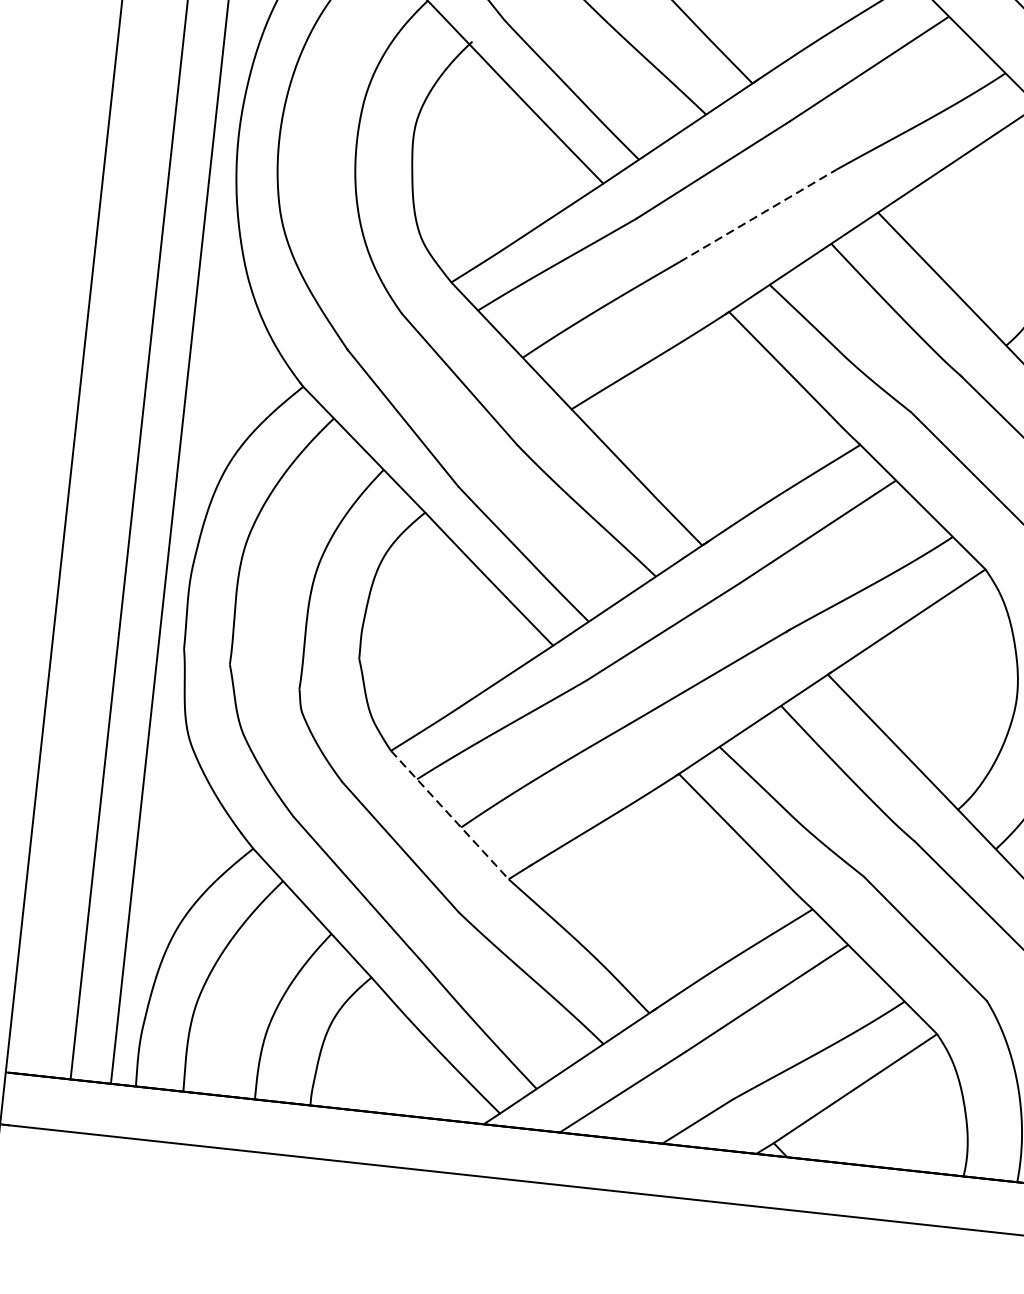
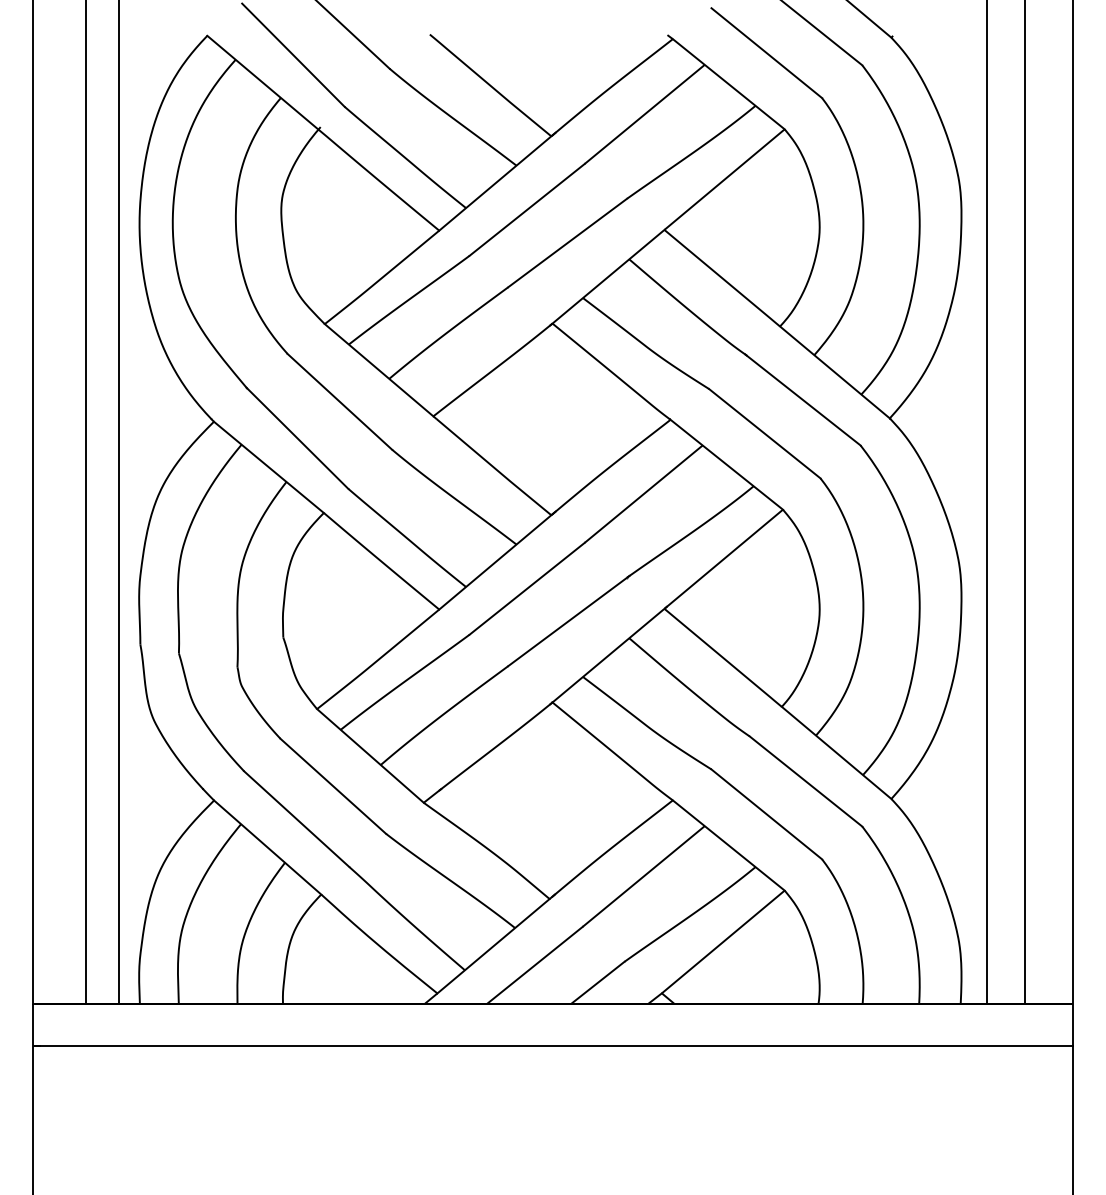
line: (759, 215) -> (568, 242), dashed -> solid
line: (449, 815) -> (370, 756), dashed -> solid

